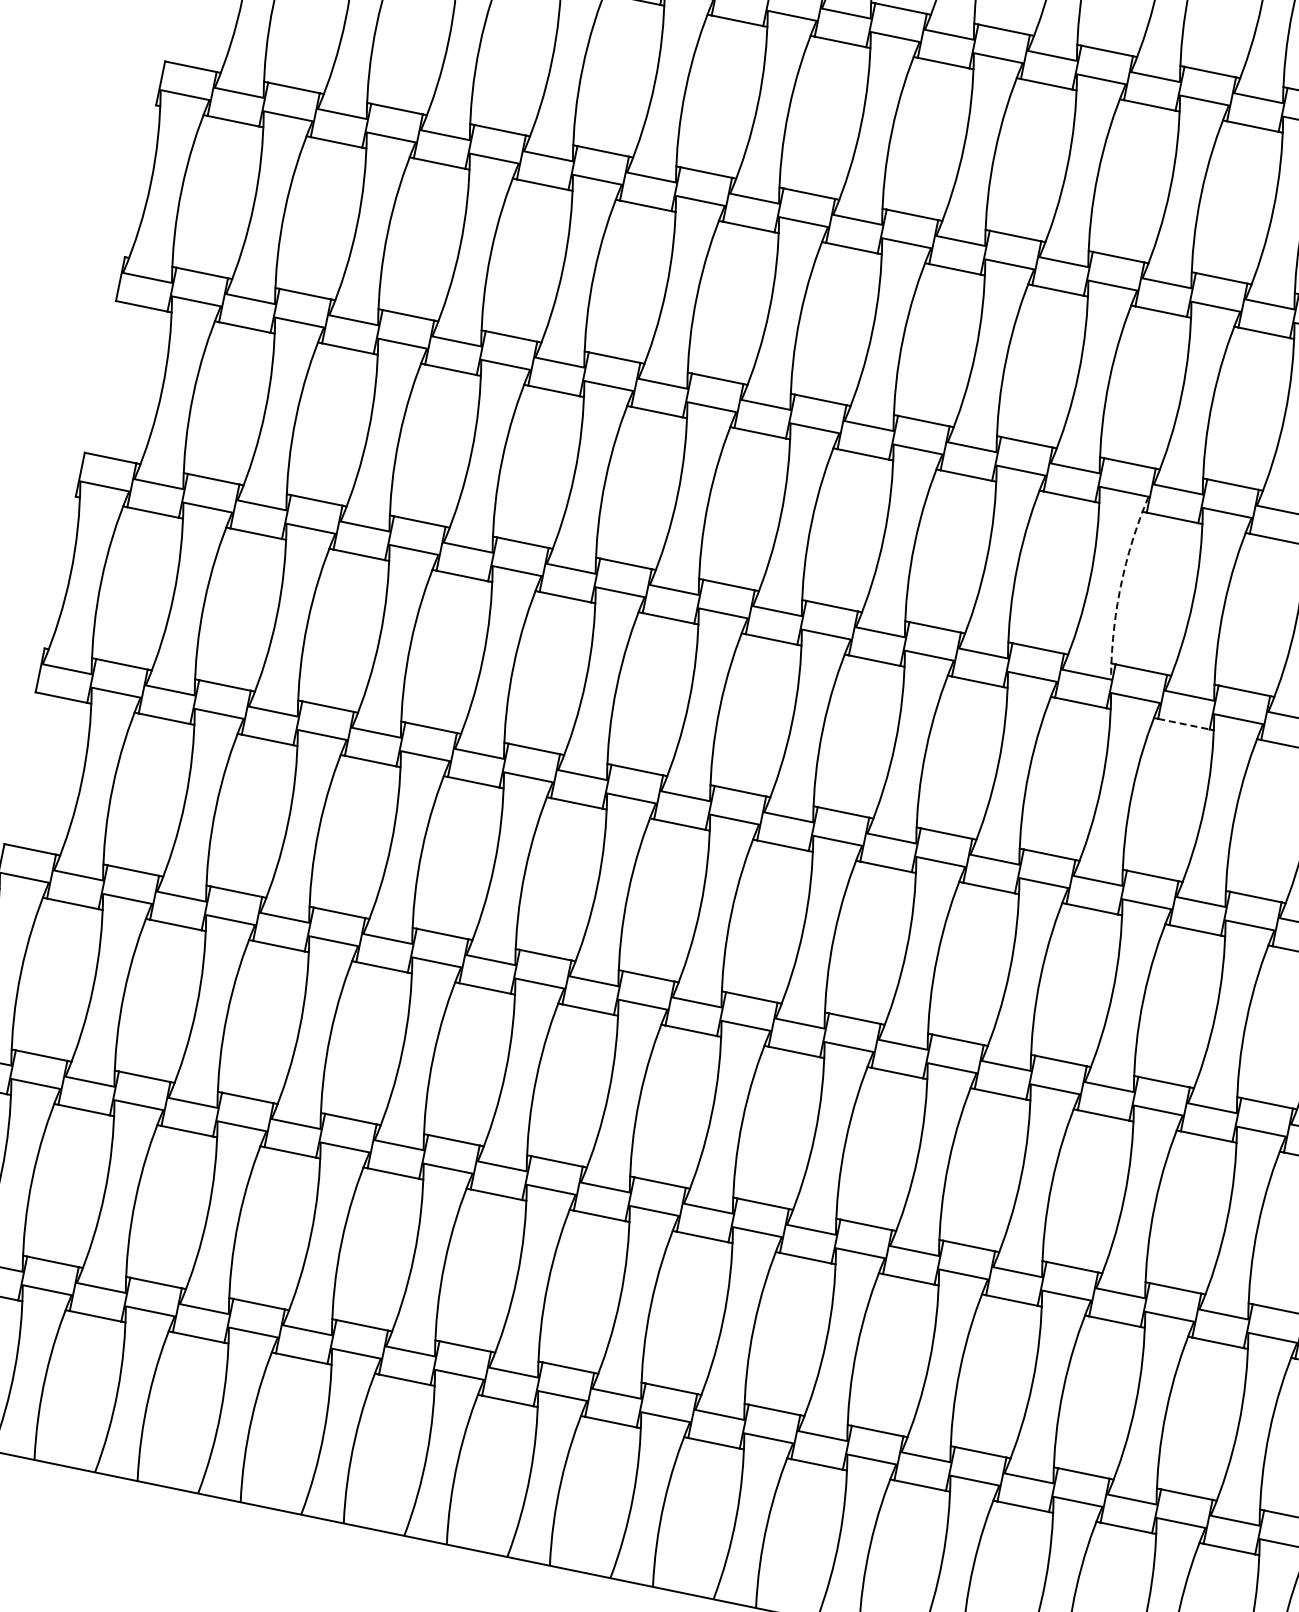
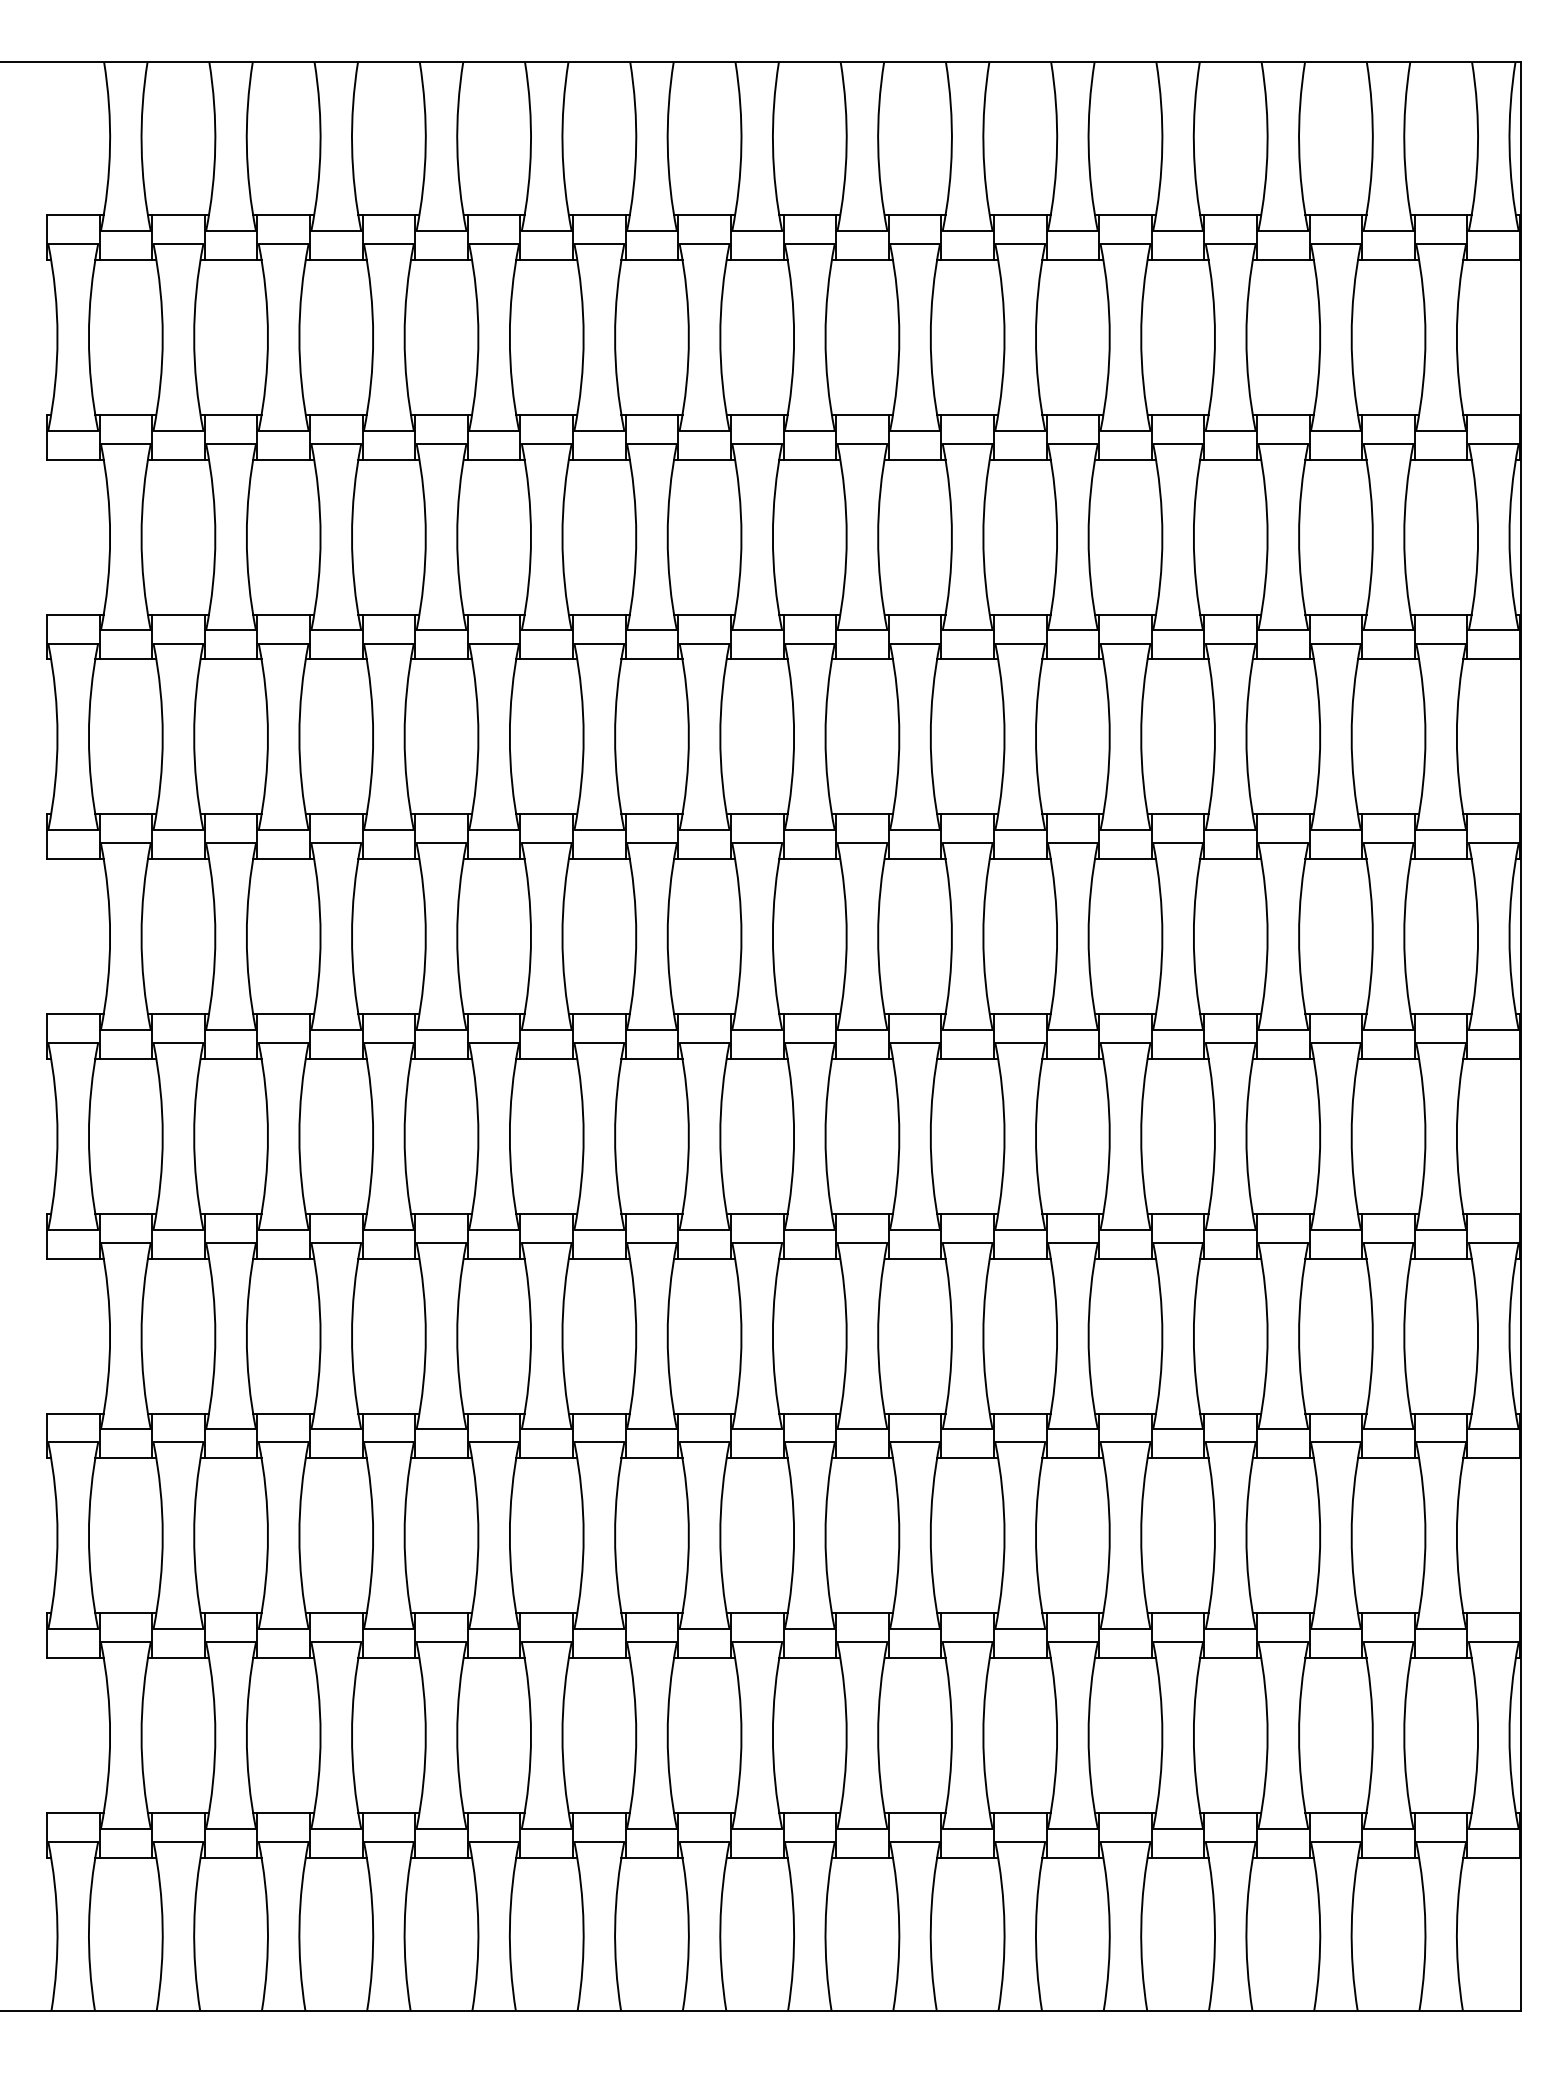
arc: (1120, 586) -> (1088, 936), dashed -> solid
line: (1184, 723) -> (1178, 1058), dashed -> solid

